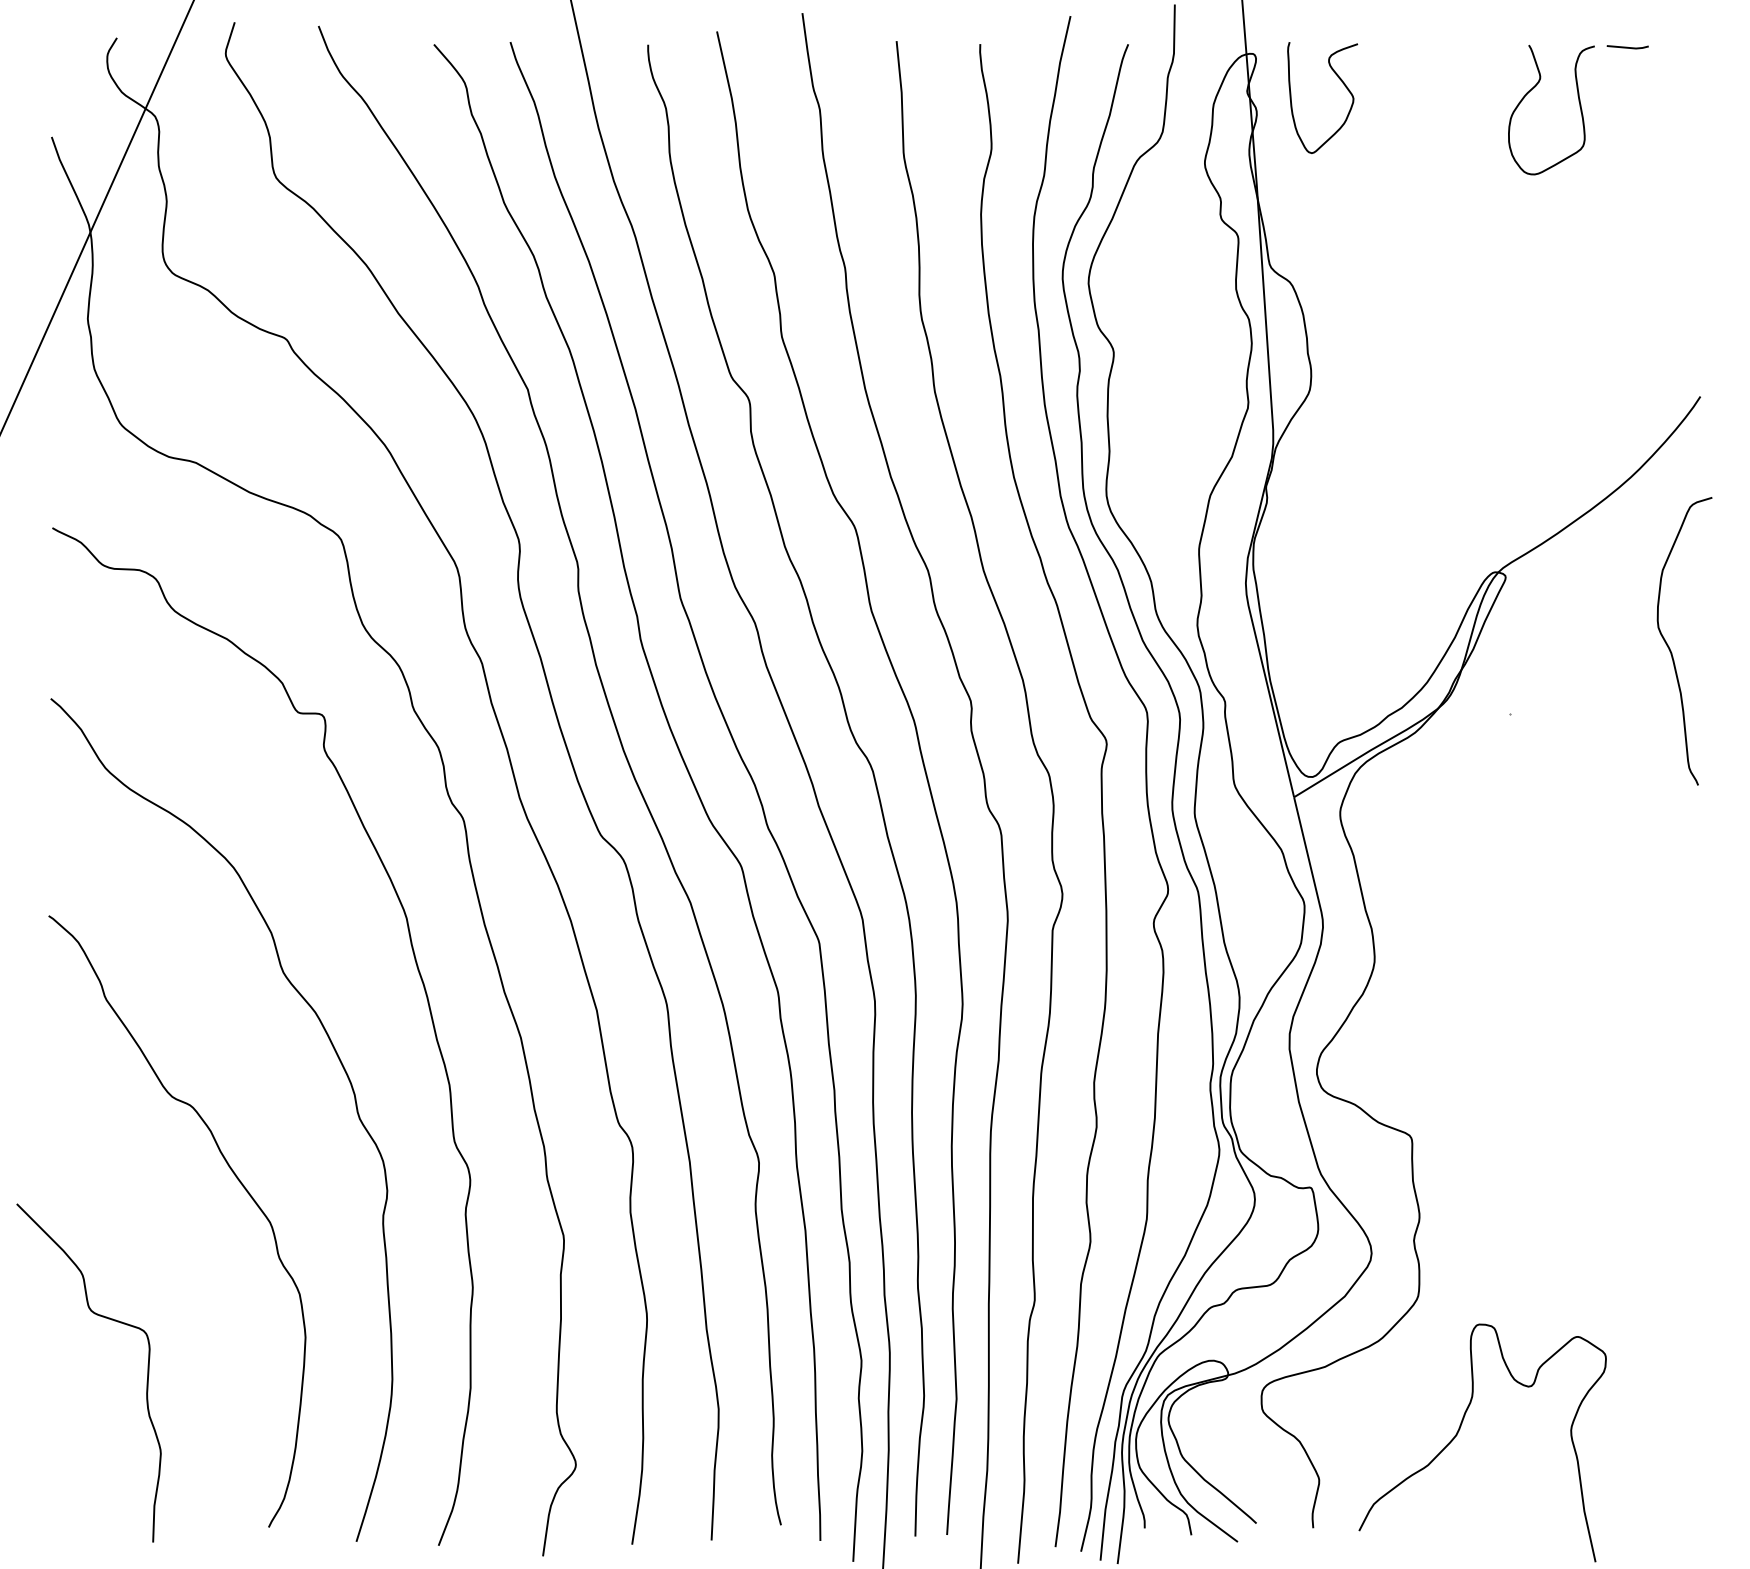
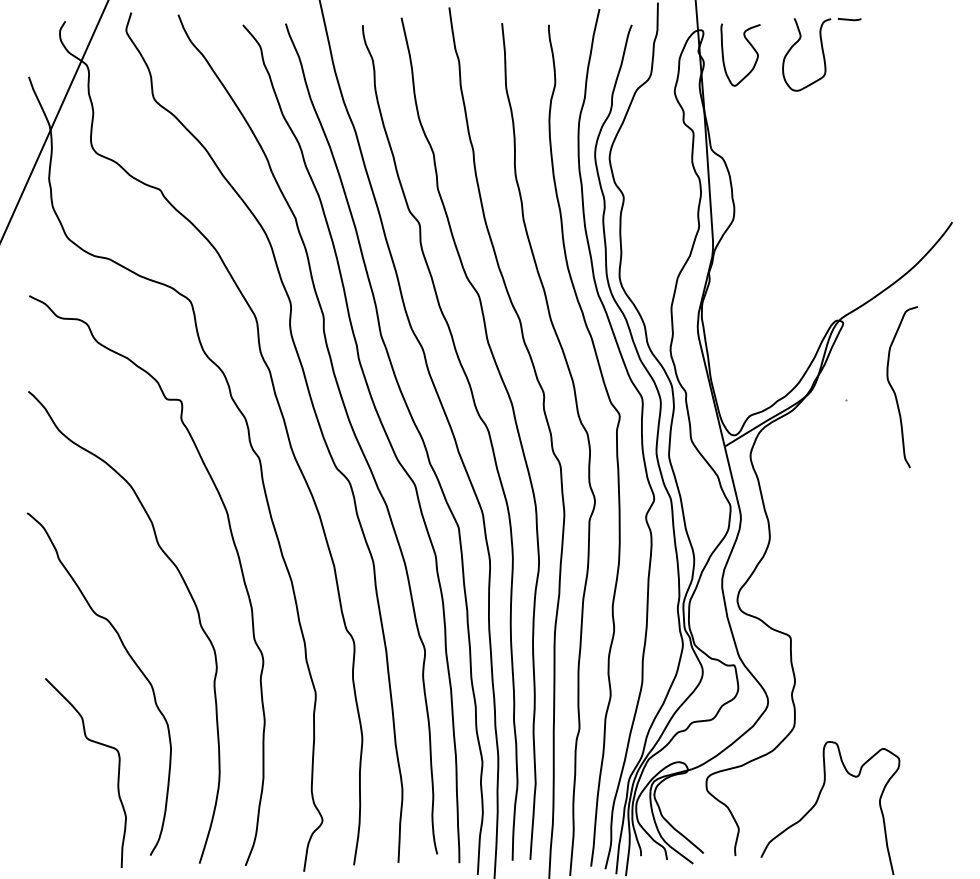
part: (1577, 109) -> (821, 54), moved
curve: (1670, 647) -> (894, 390), moved
curve: (108, 1320) -> (96, 743), moved

